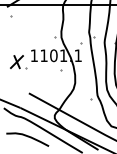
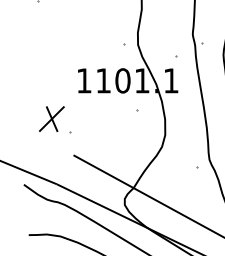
part: (18, 62) -> (54, 119), moved

